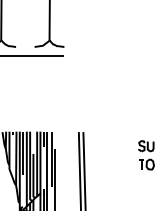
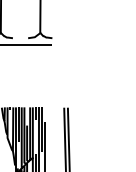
part: (146, 155) -> (119, 126), removed

